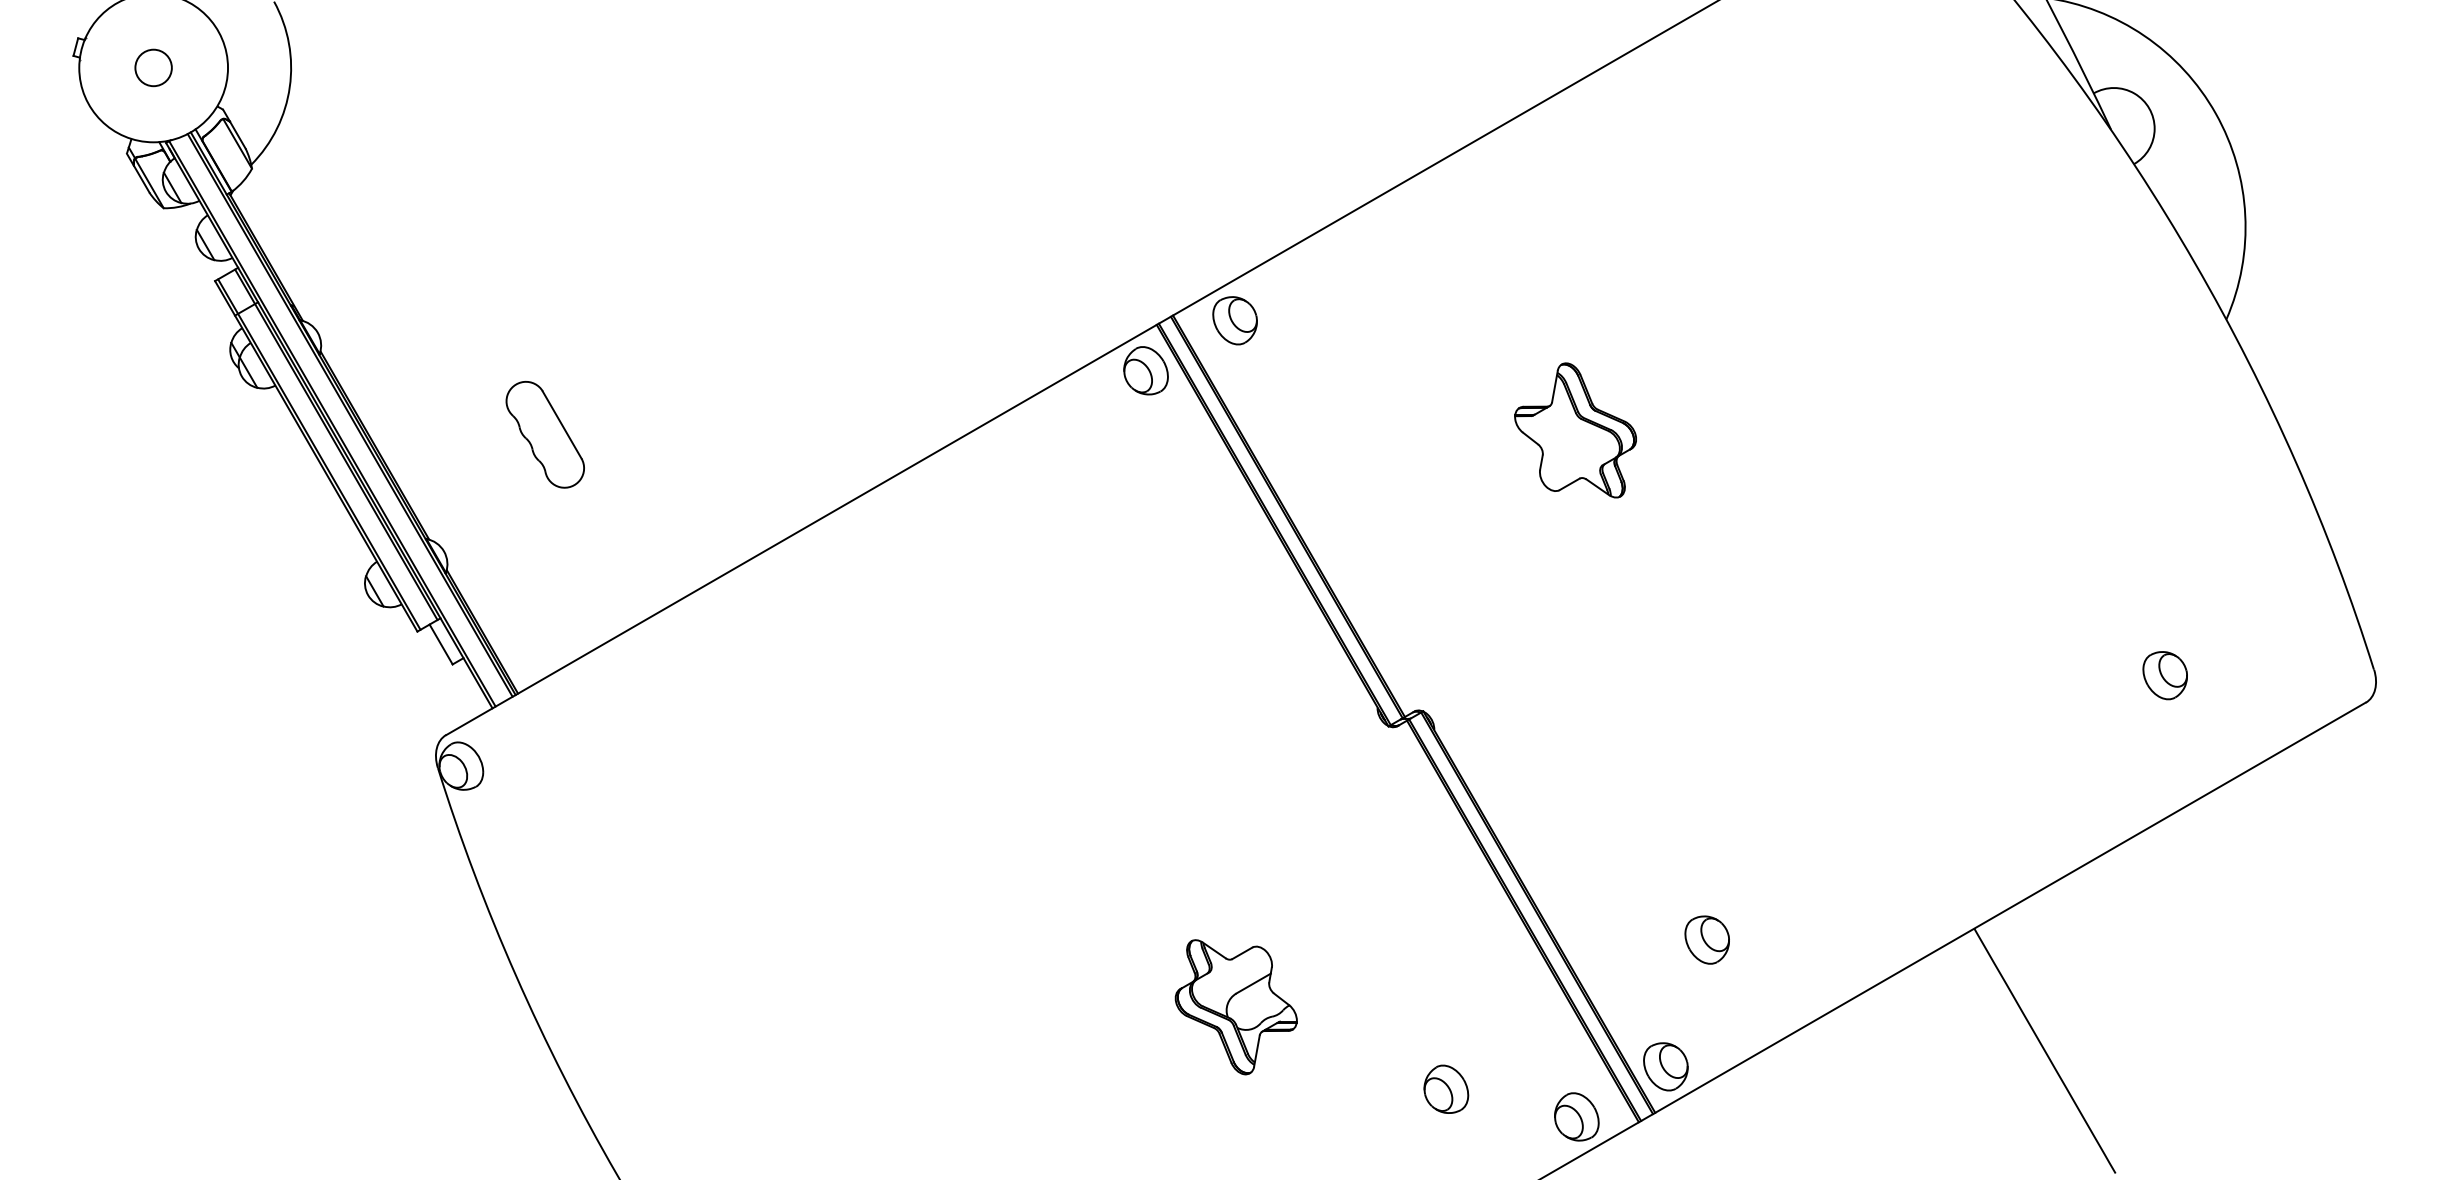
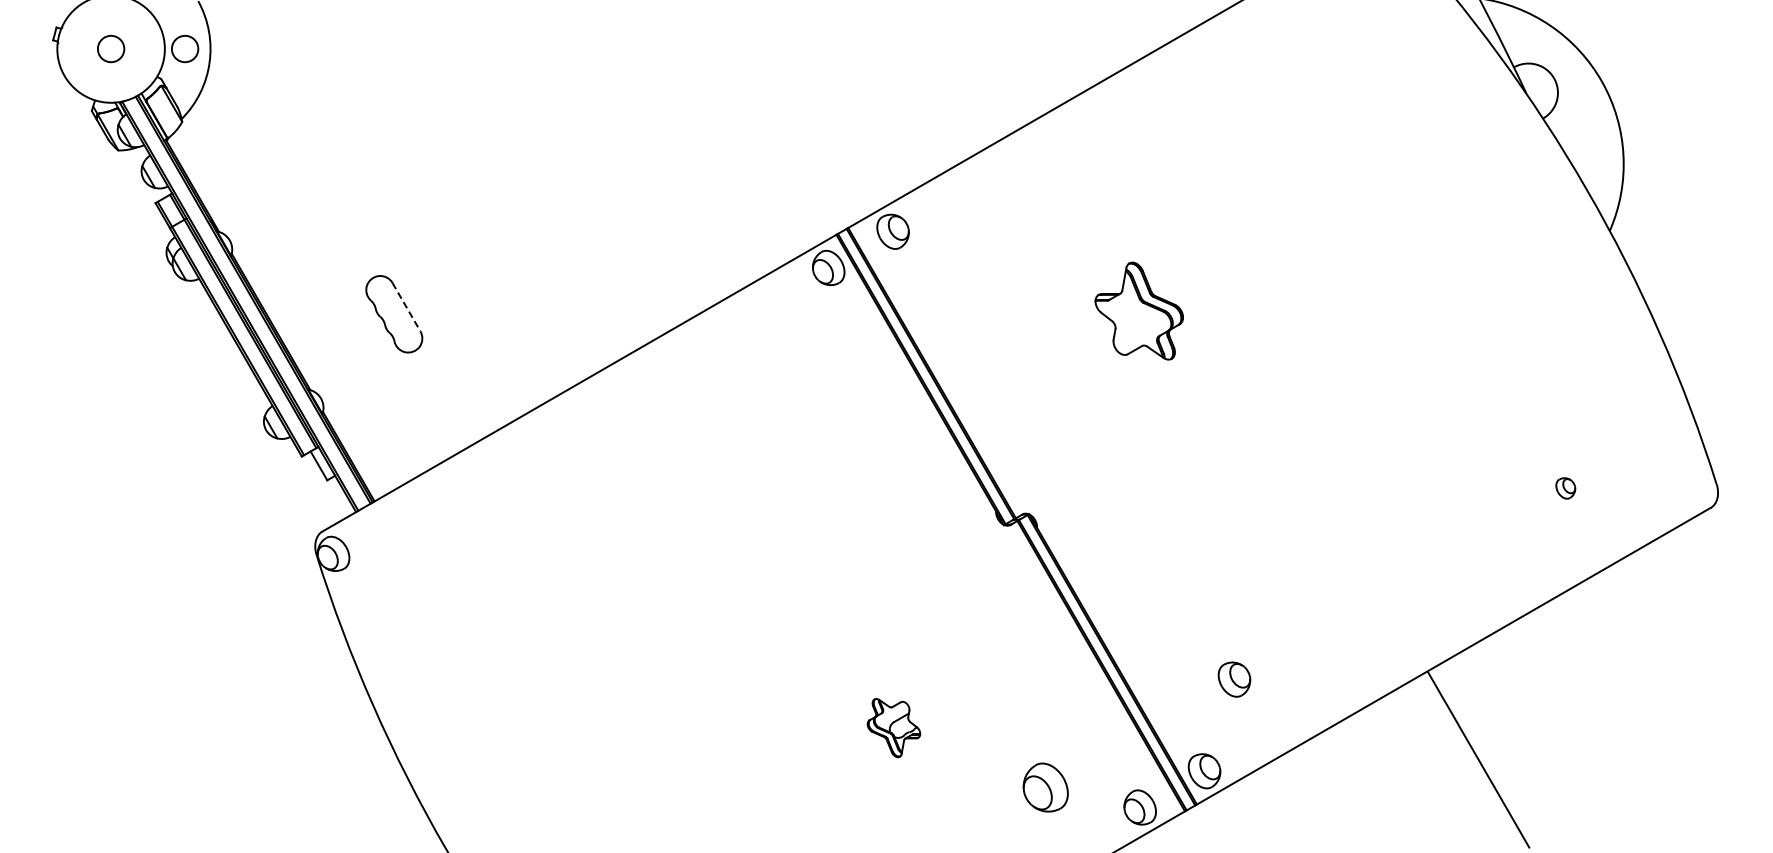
circle: (256, 68) -> (185, 49), added
line: (562, 425) -> (406, 307), solid -> dashed
part: (2165, 675) -> (1565, 488), size x0.6
part: (1235, 1006) -> (893, 727), size x0.6
part: (1445, 1089) -> (1045, 787), size x1.4

